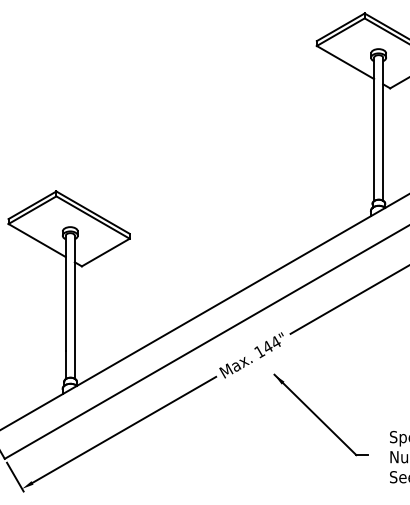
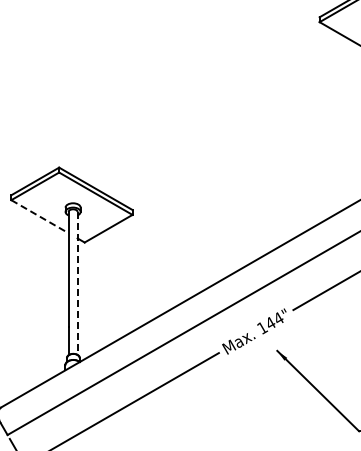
line: (37, 240) -> (40, 216), solid -> dashed
line: (74, 307) -> (77, 283), solid -> dashed

